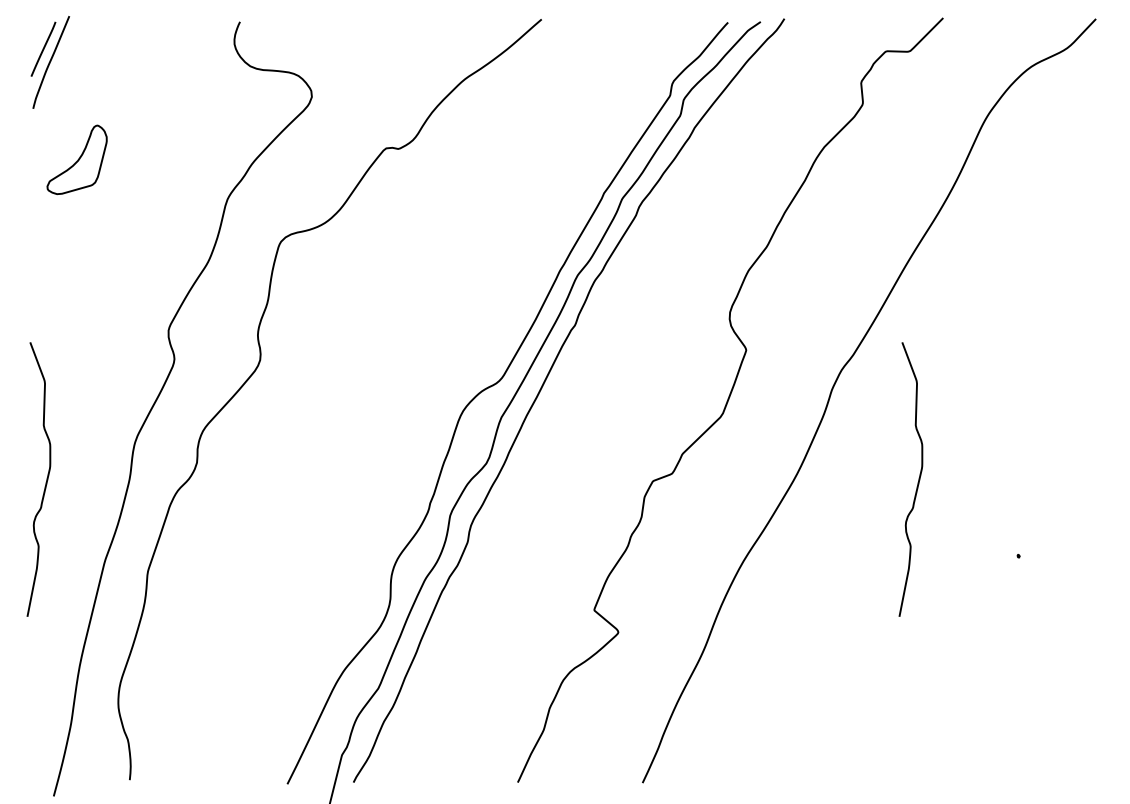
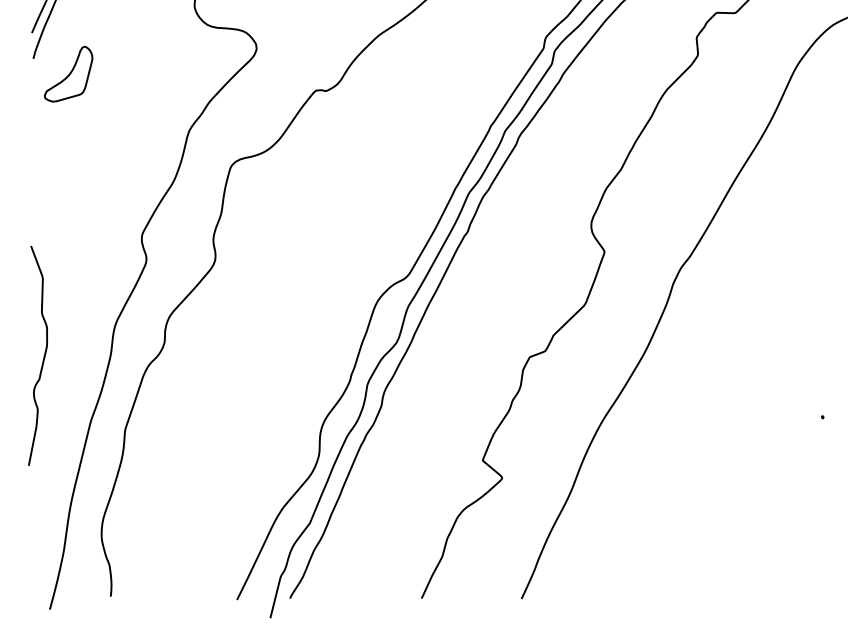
part: (76, 159) -> (68, 73), moved
curve: (917, 482) -> (741, 358), removed

